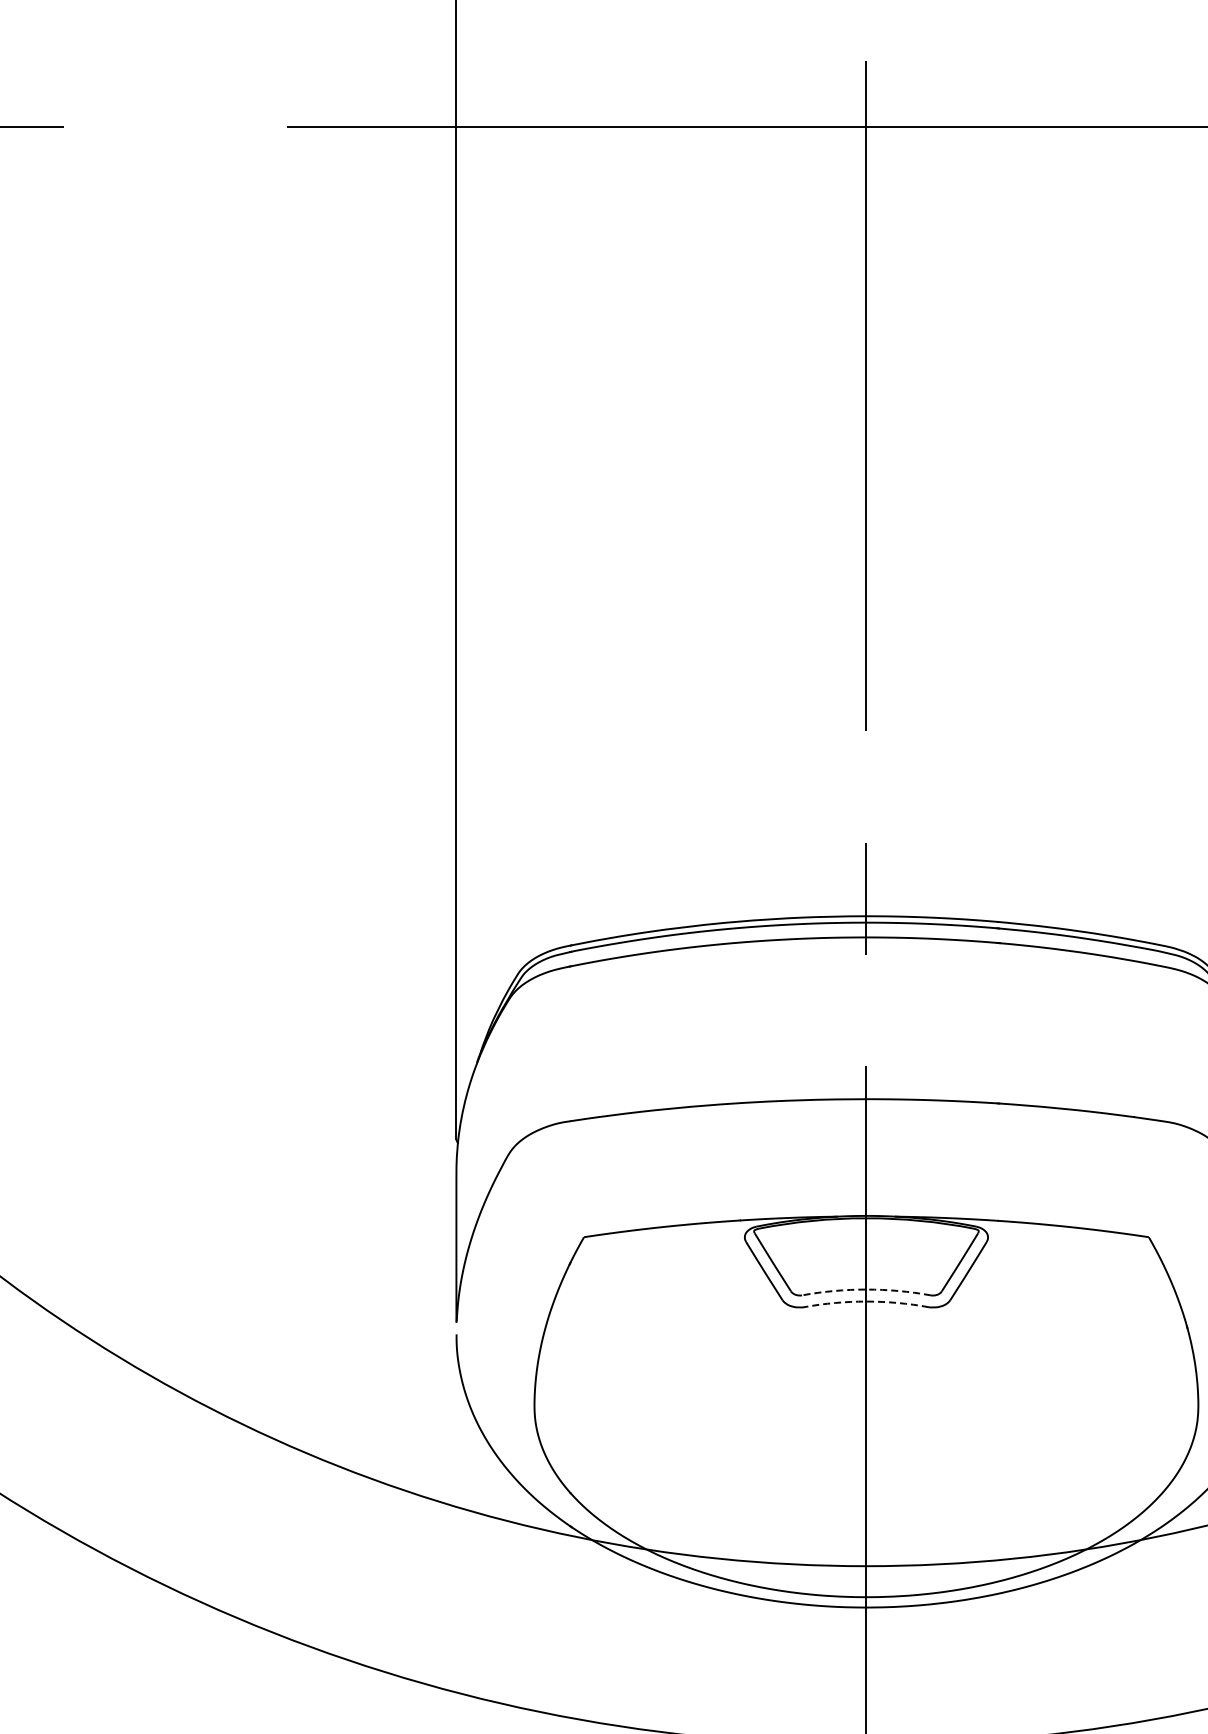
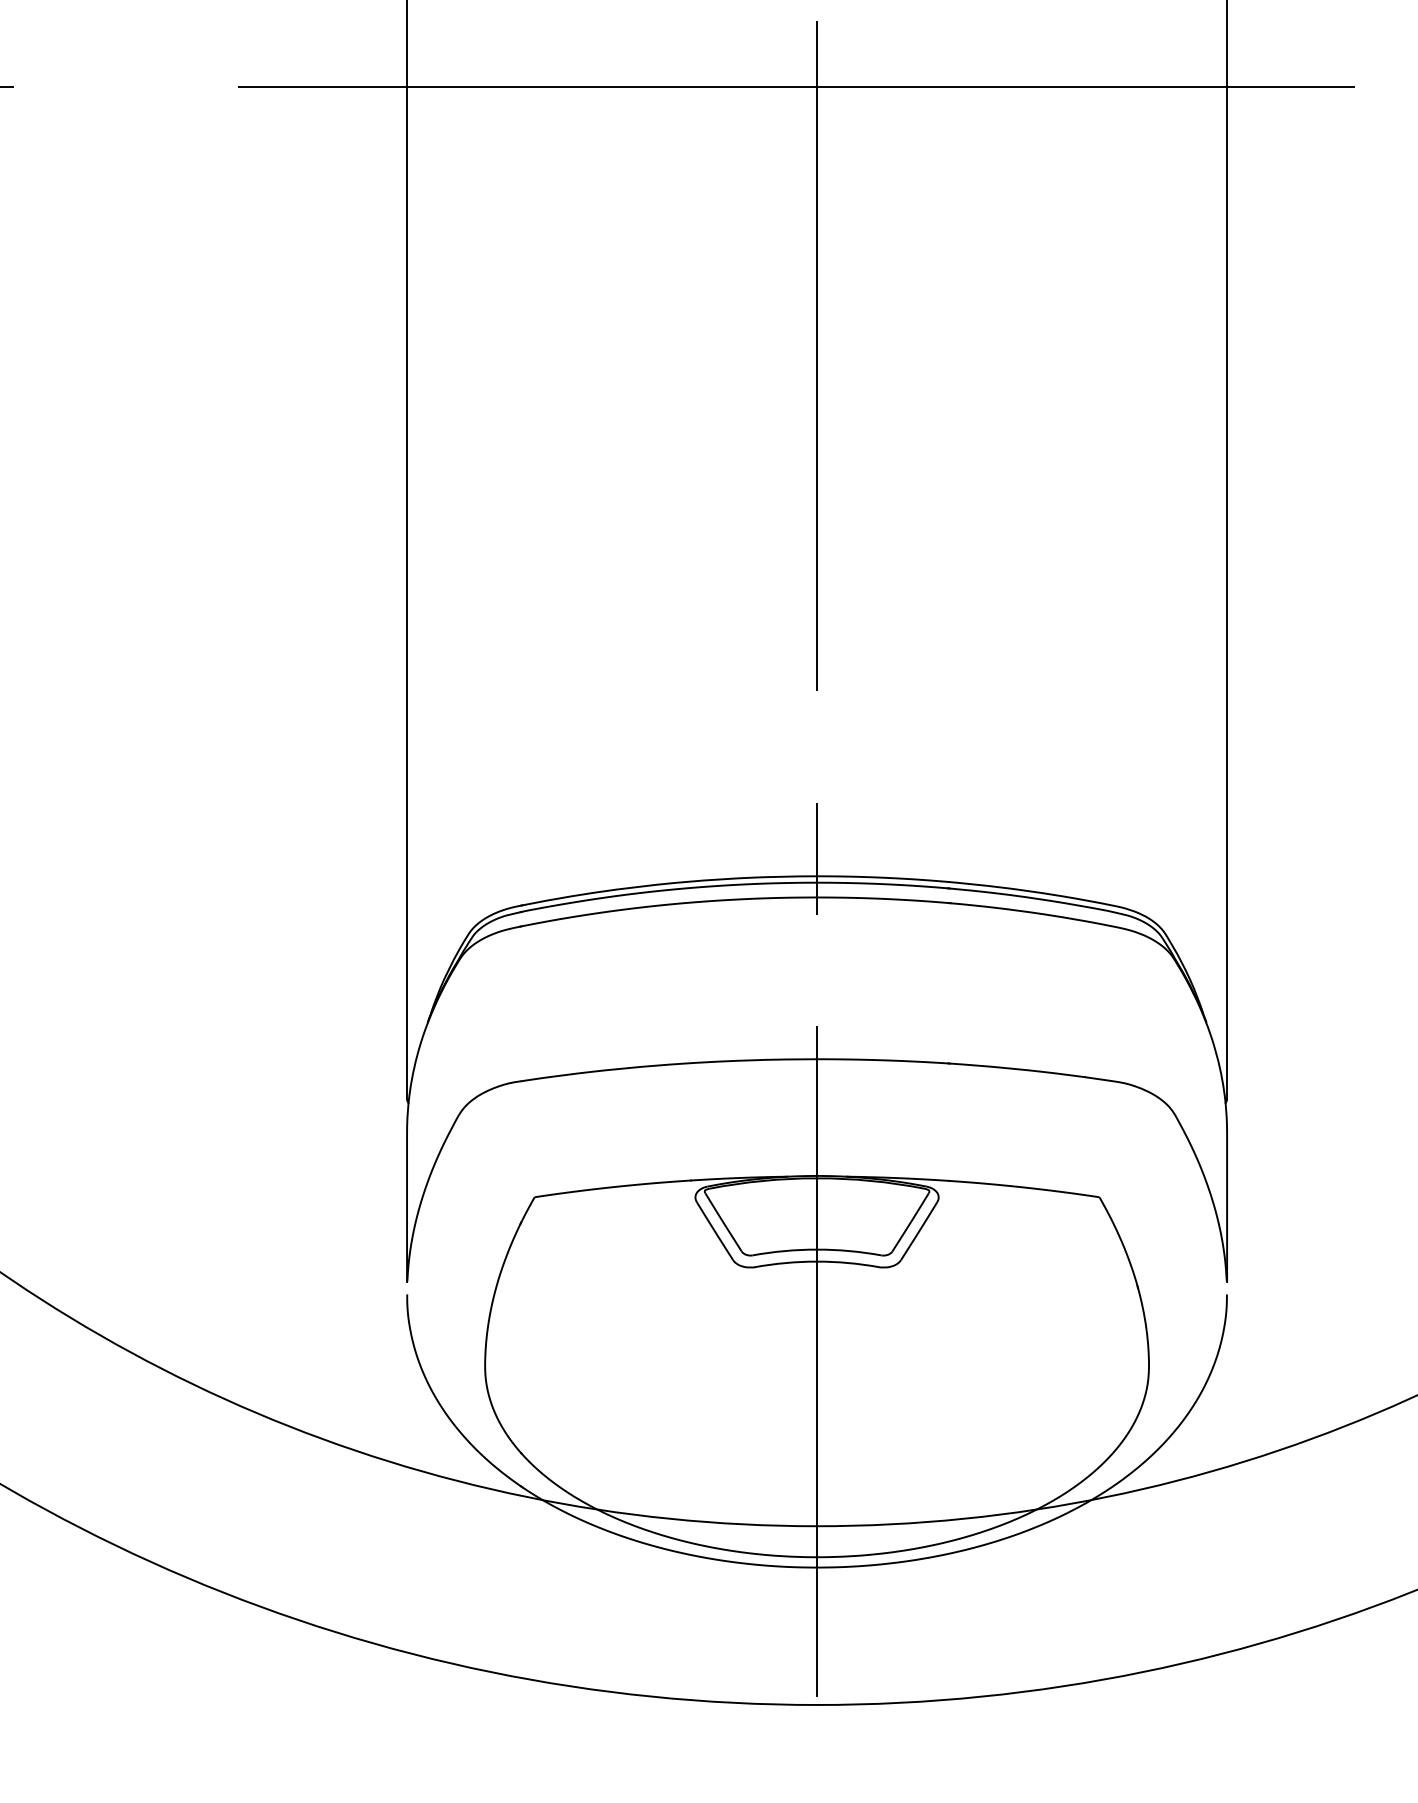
arc: (866, 1289) -> (817, 1249), dashed -> solid
arc: (866, 1301) -> (817, 1261), dashed -> solid

